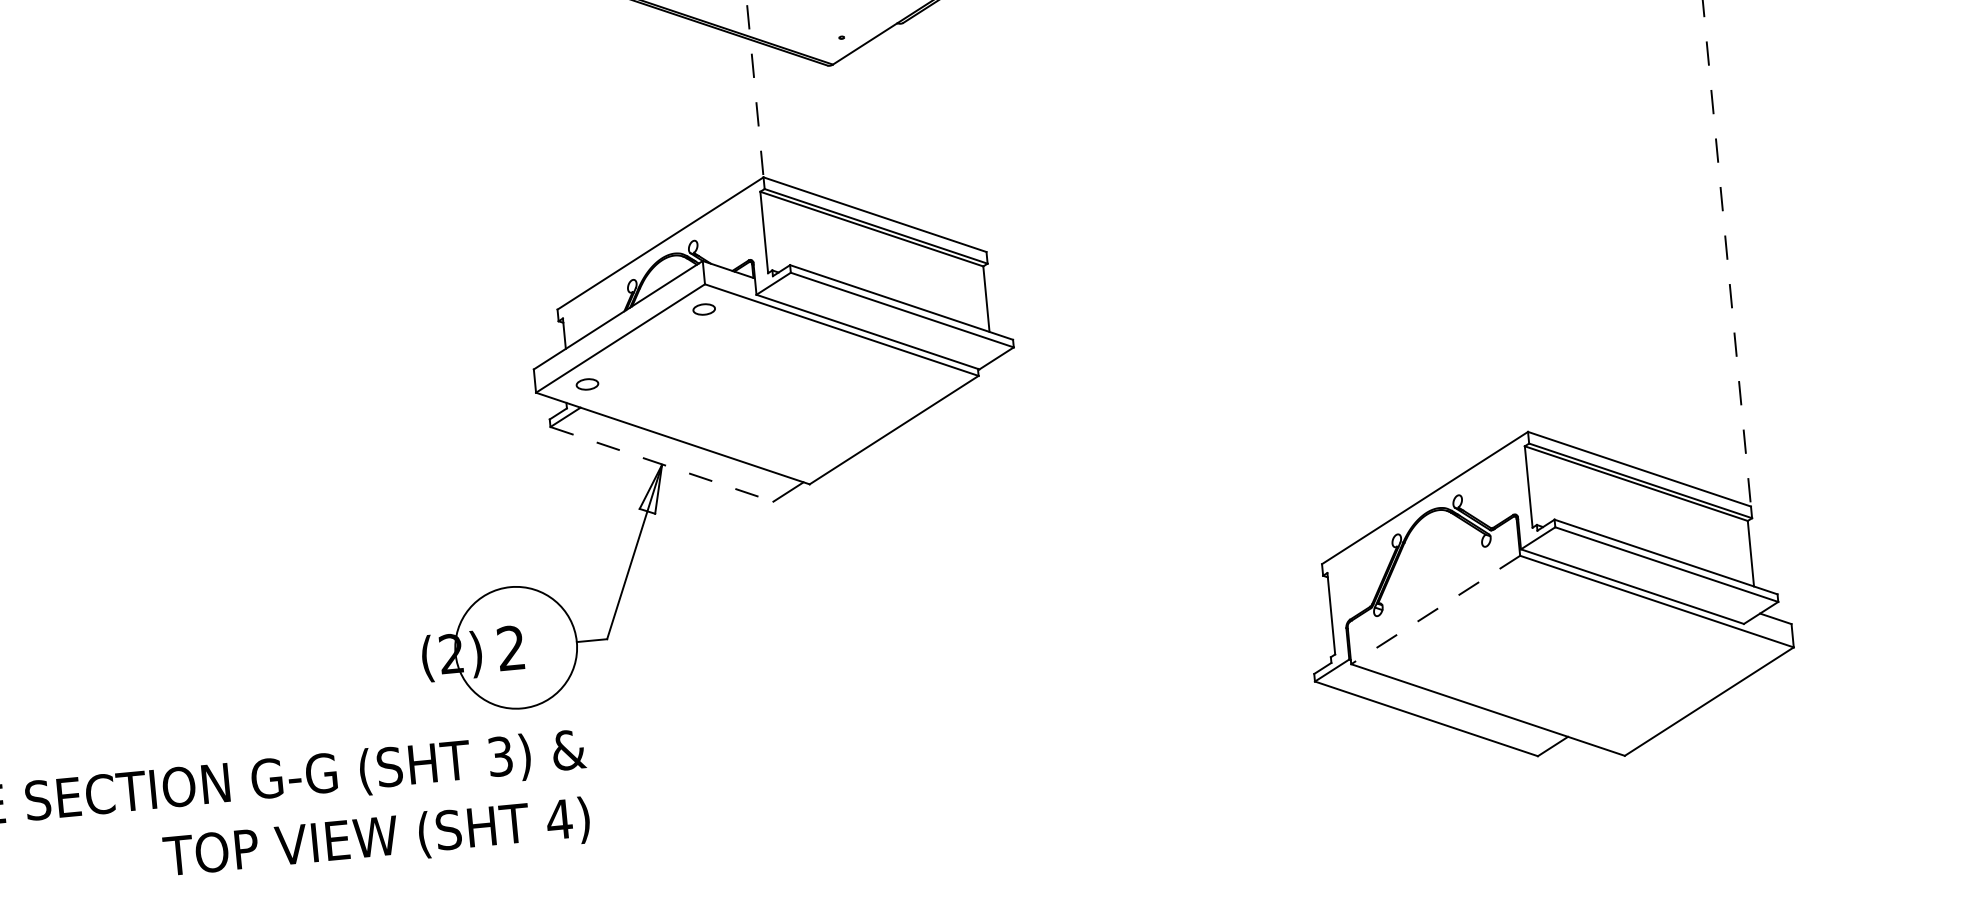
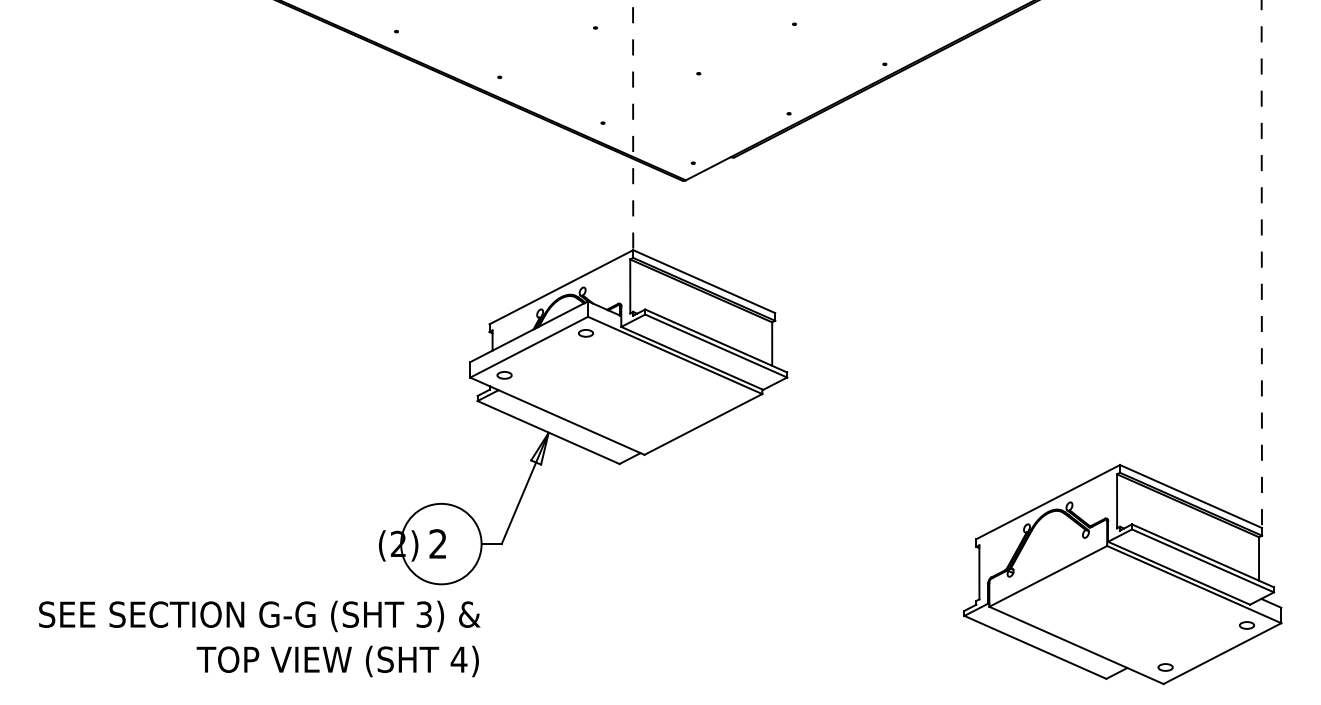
line: (661, 464) -> (548, 432), dashed -> solid
line: (1434, 610) -> (1047, 576), dashed -> solid
part: (1743, 655) -> (1247, 625), added
part: (1625, 730) -> (1165, 667), added

